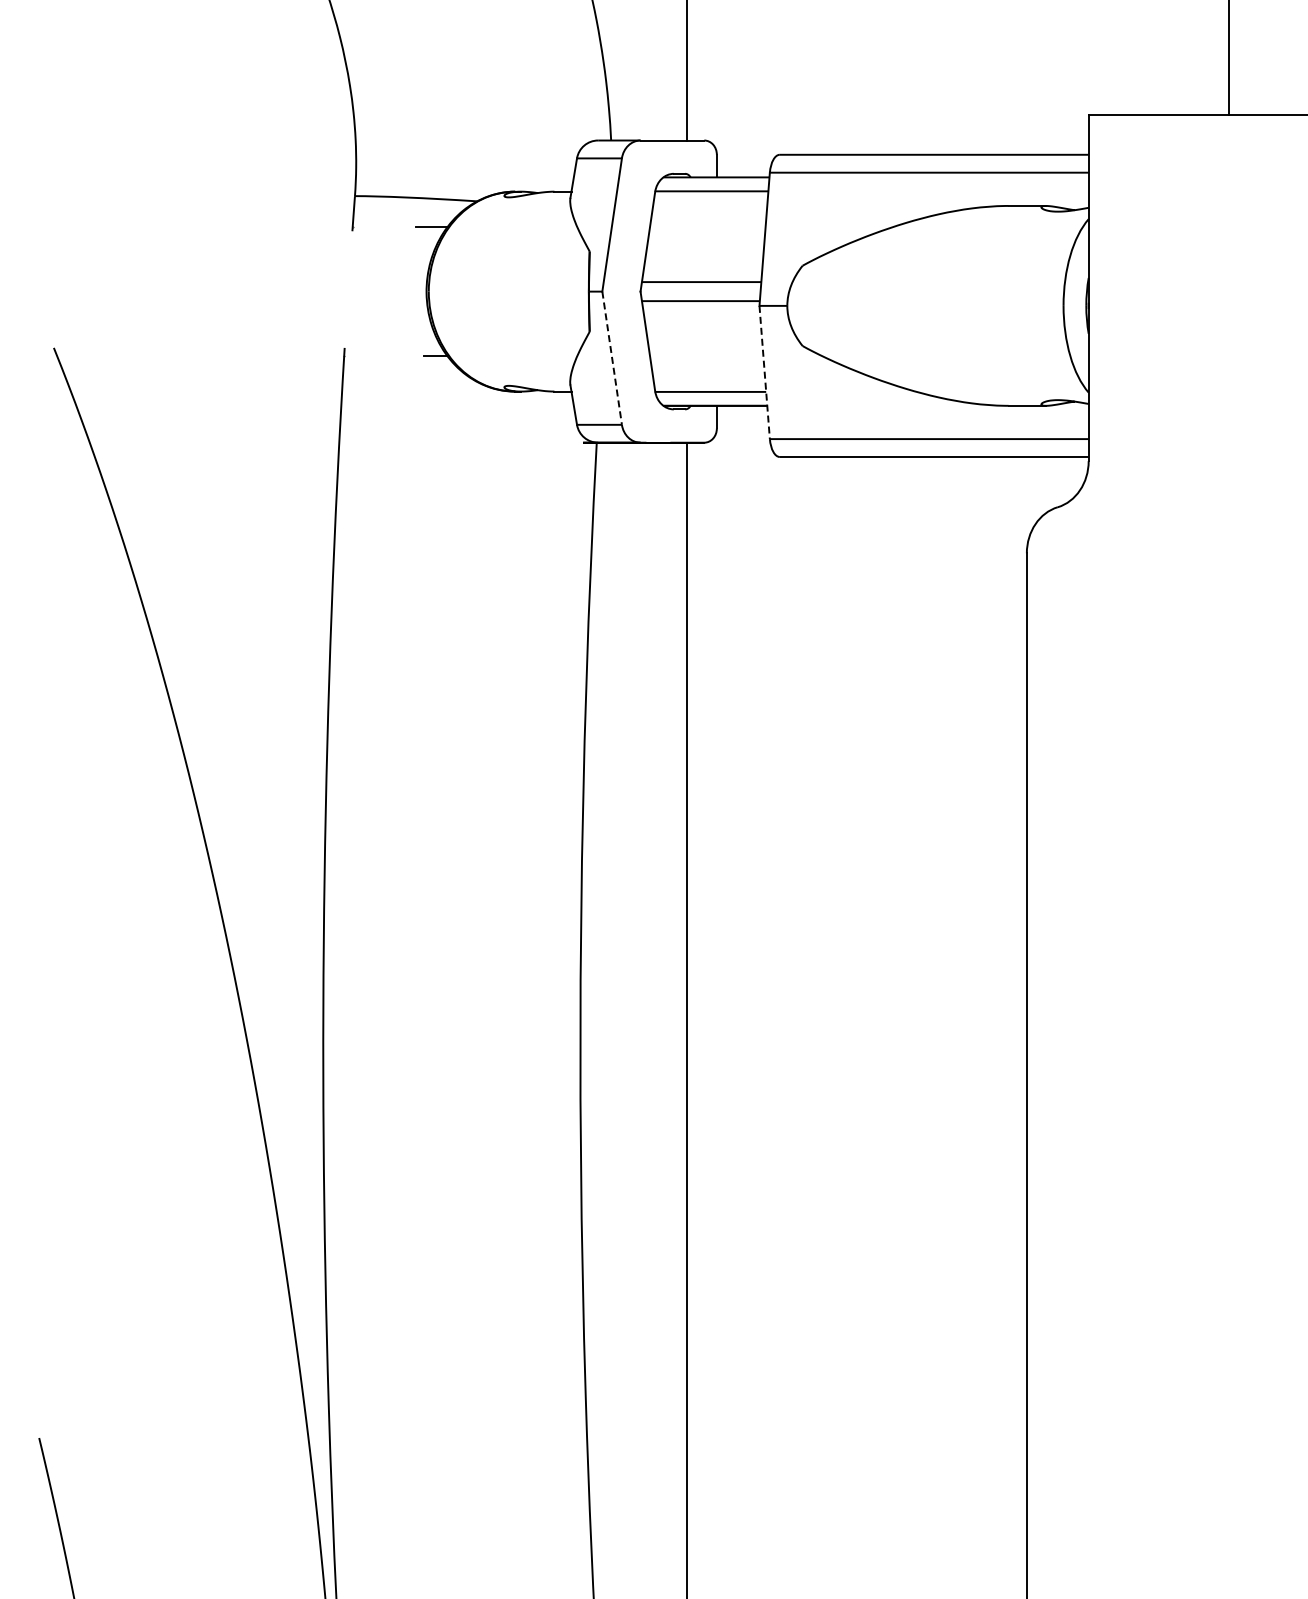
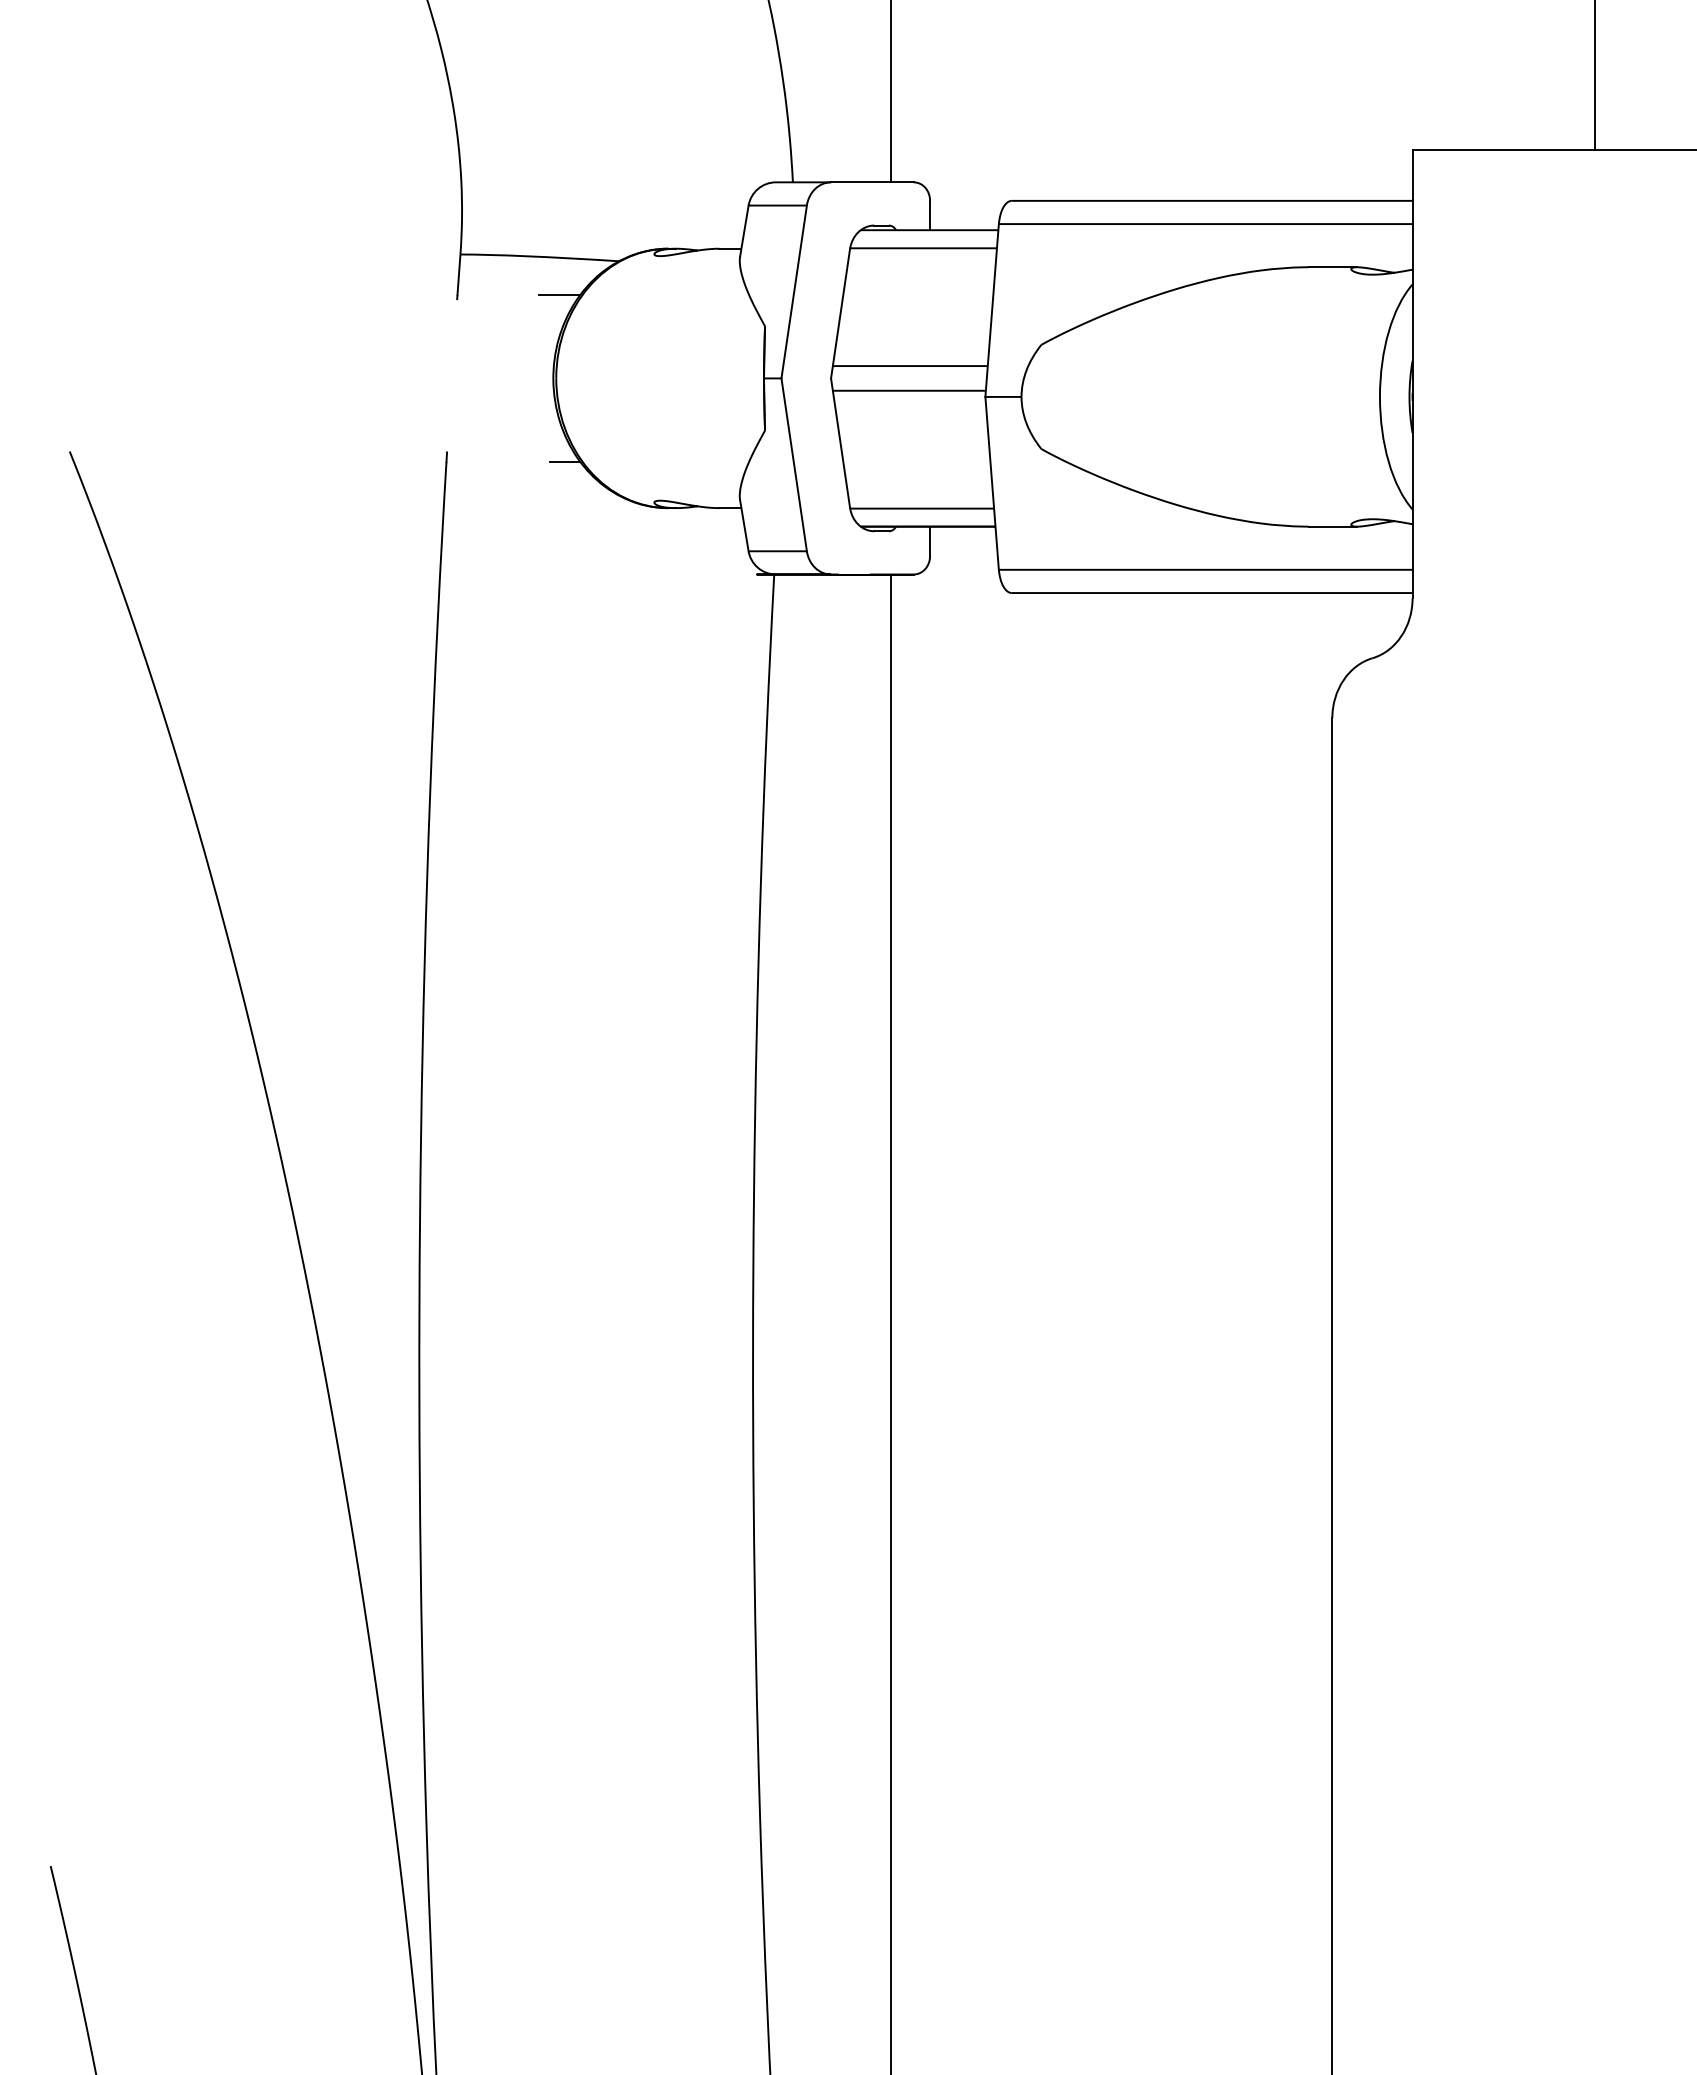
line: (612, 358) -> (794, 465), dashed -> solid
line: (764, 372) -> (991, 483), dashed -> solid

